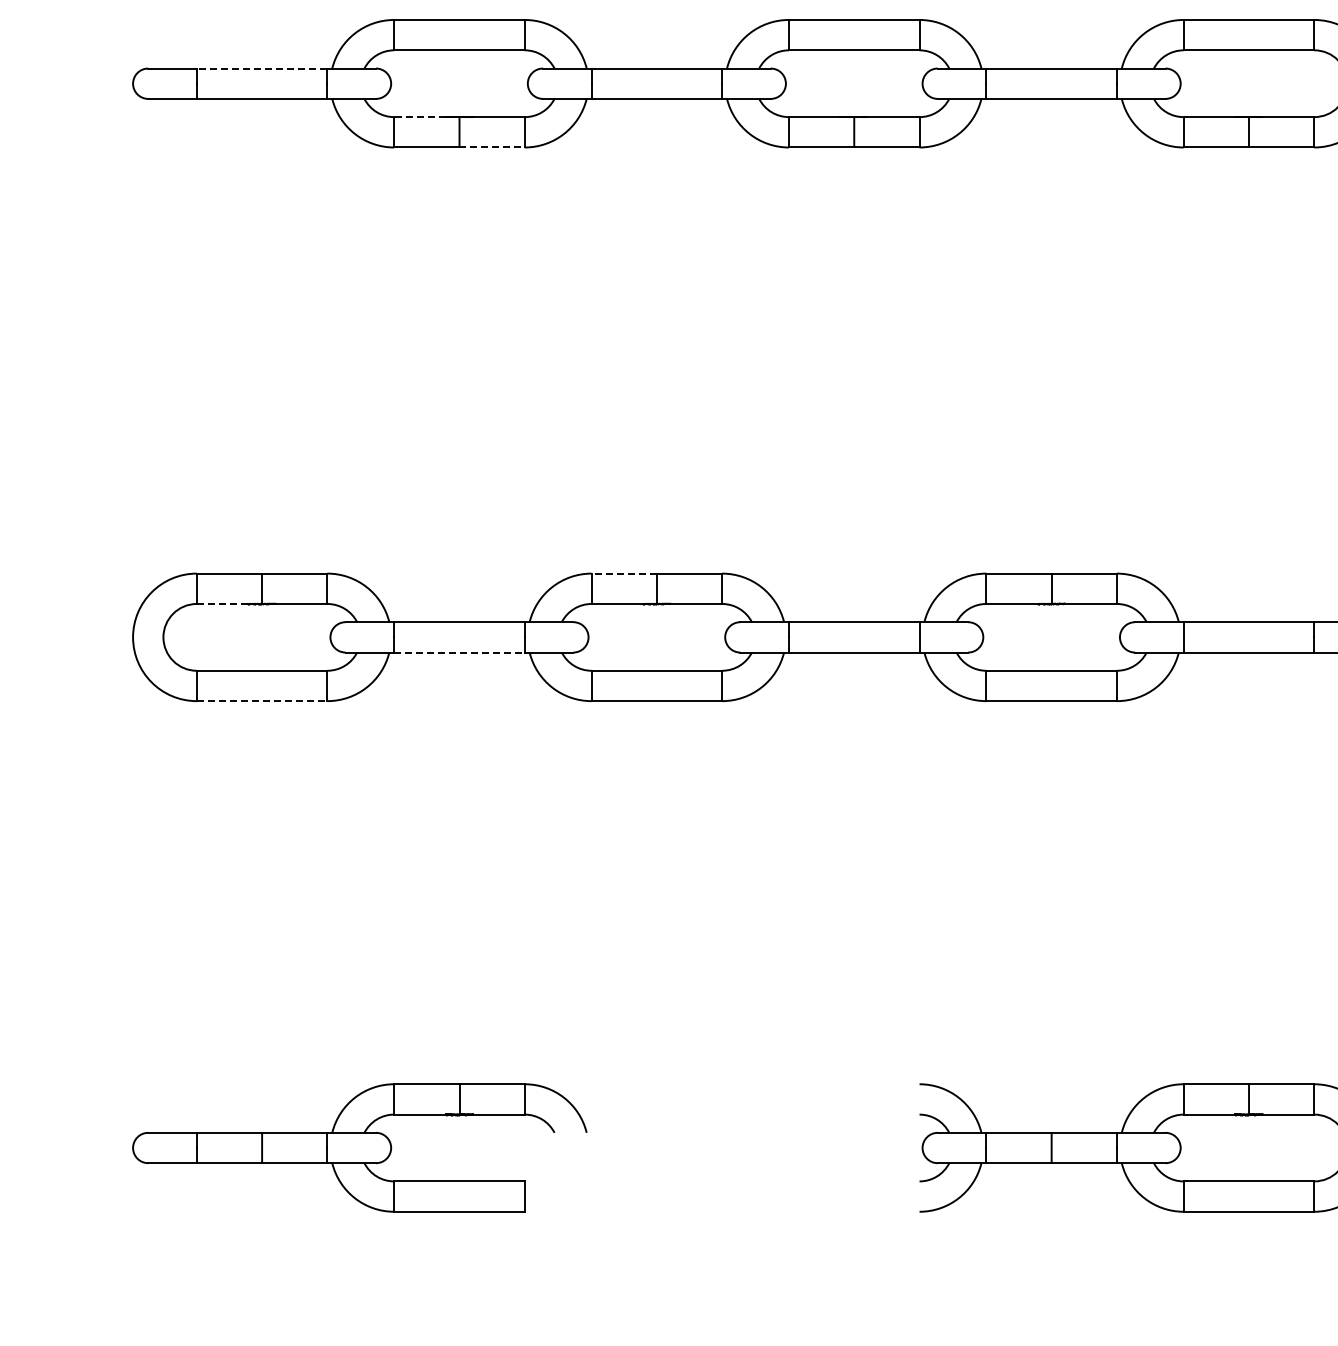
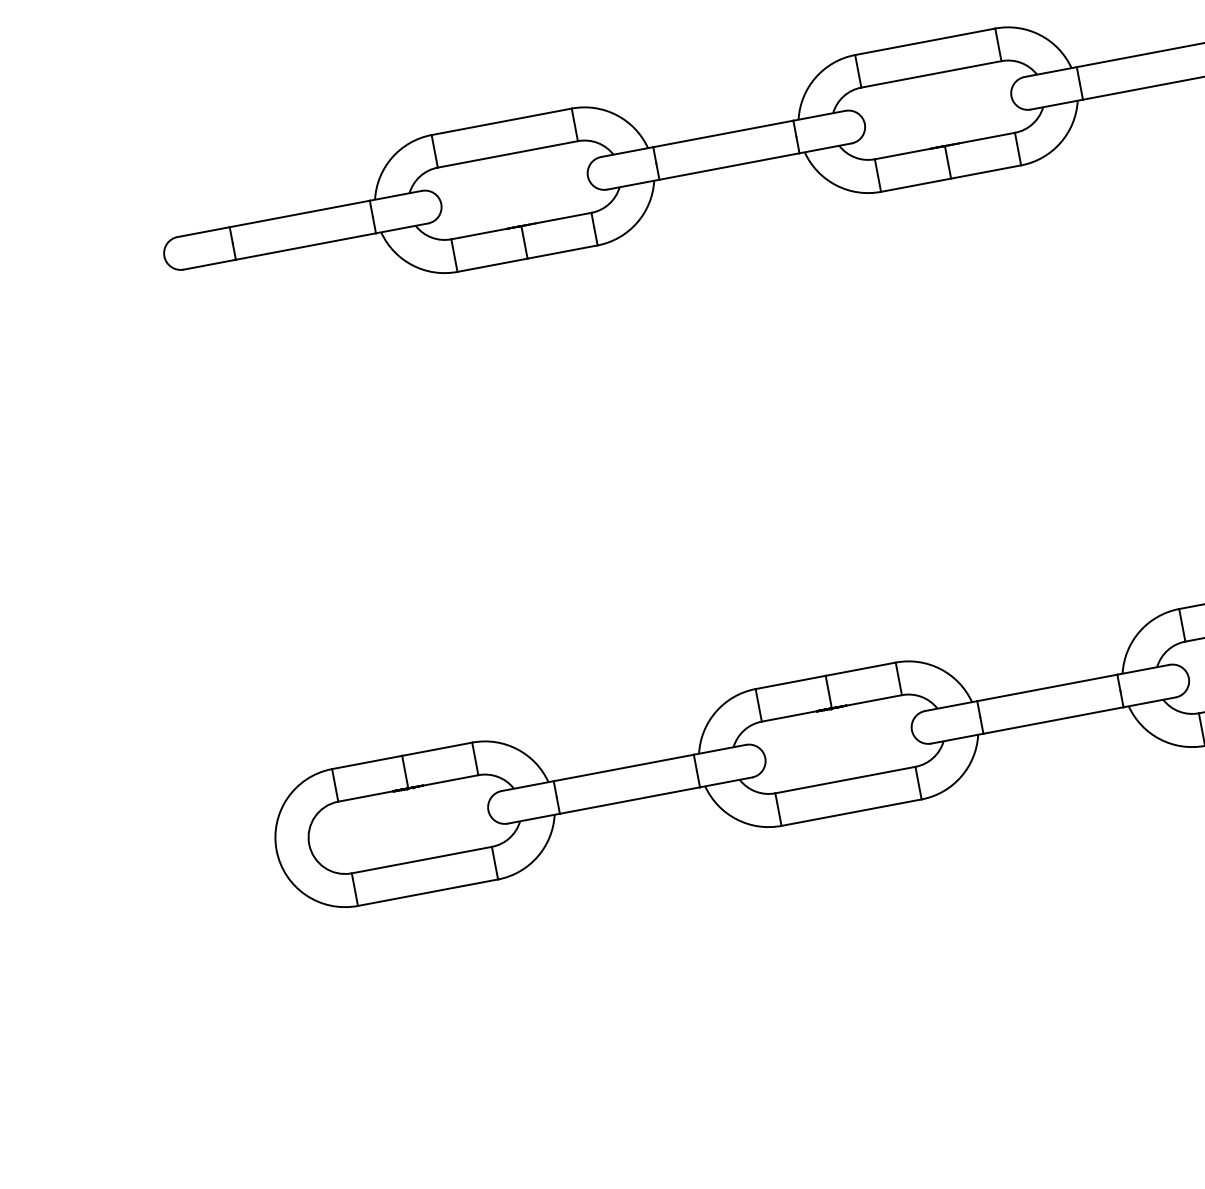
line: (261, 68) -> (299, 214), dashed -> solid
line: (419, 117) -> (478, 234), dashed -> solid
line: (492, 147) -> (562, 251), dashed -> solid
line: (624, 573) -> (790, 682), dashed -> solid
line: (222, 603) -> (365, 795), dashed -> solid
line: (460, 652) -> (631, 800), dashed -> solid
line: (262, 701) -> (428, 893), dashed -> solid

